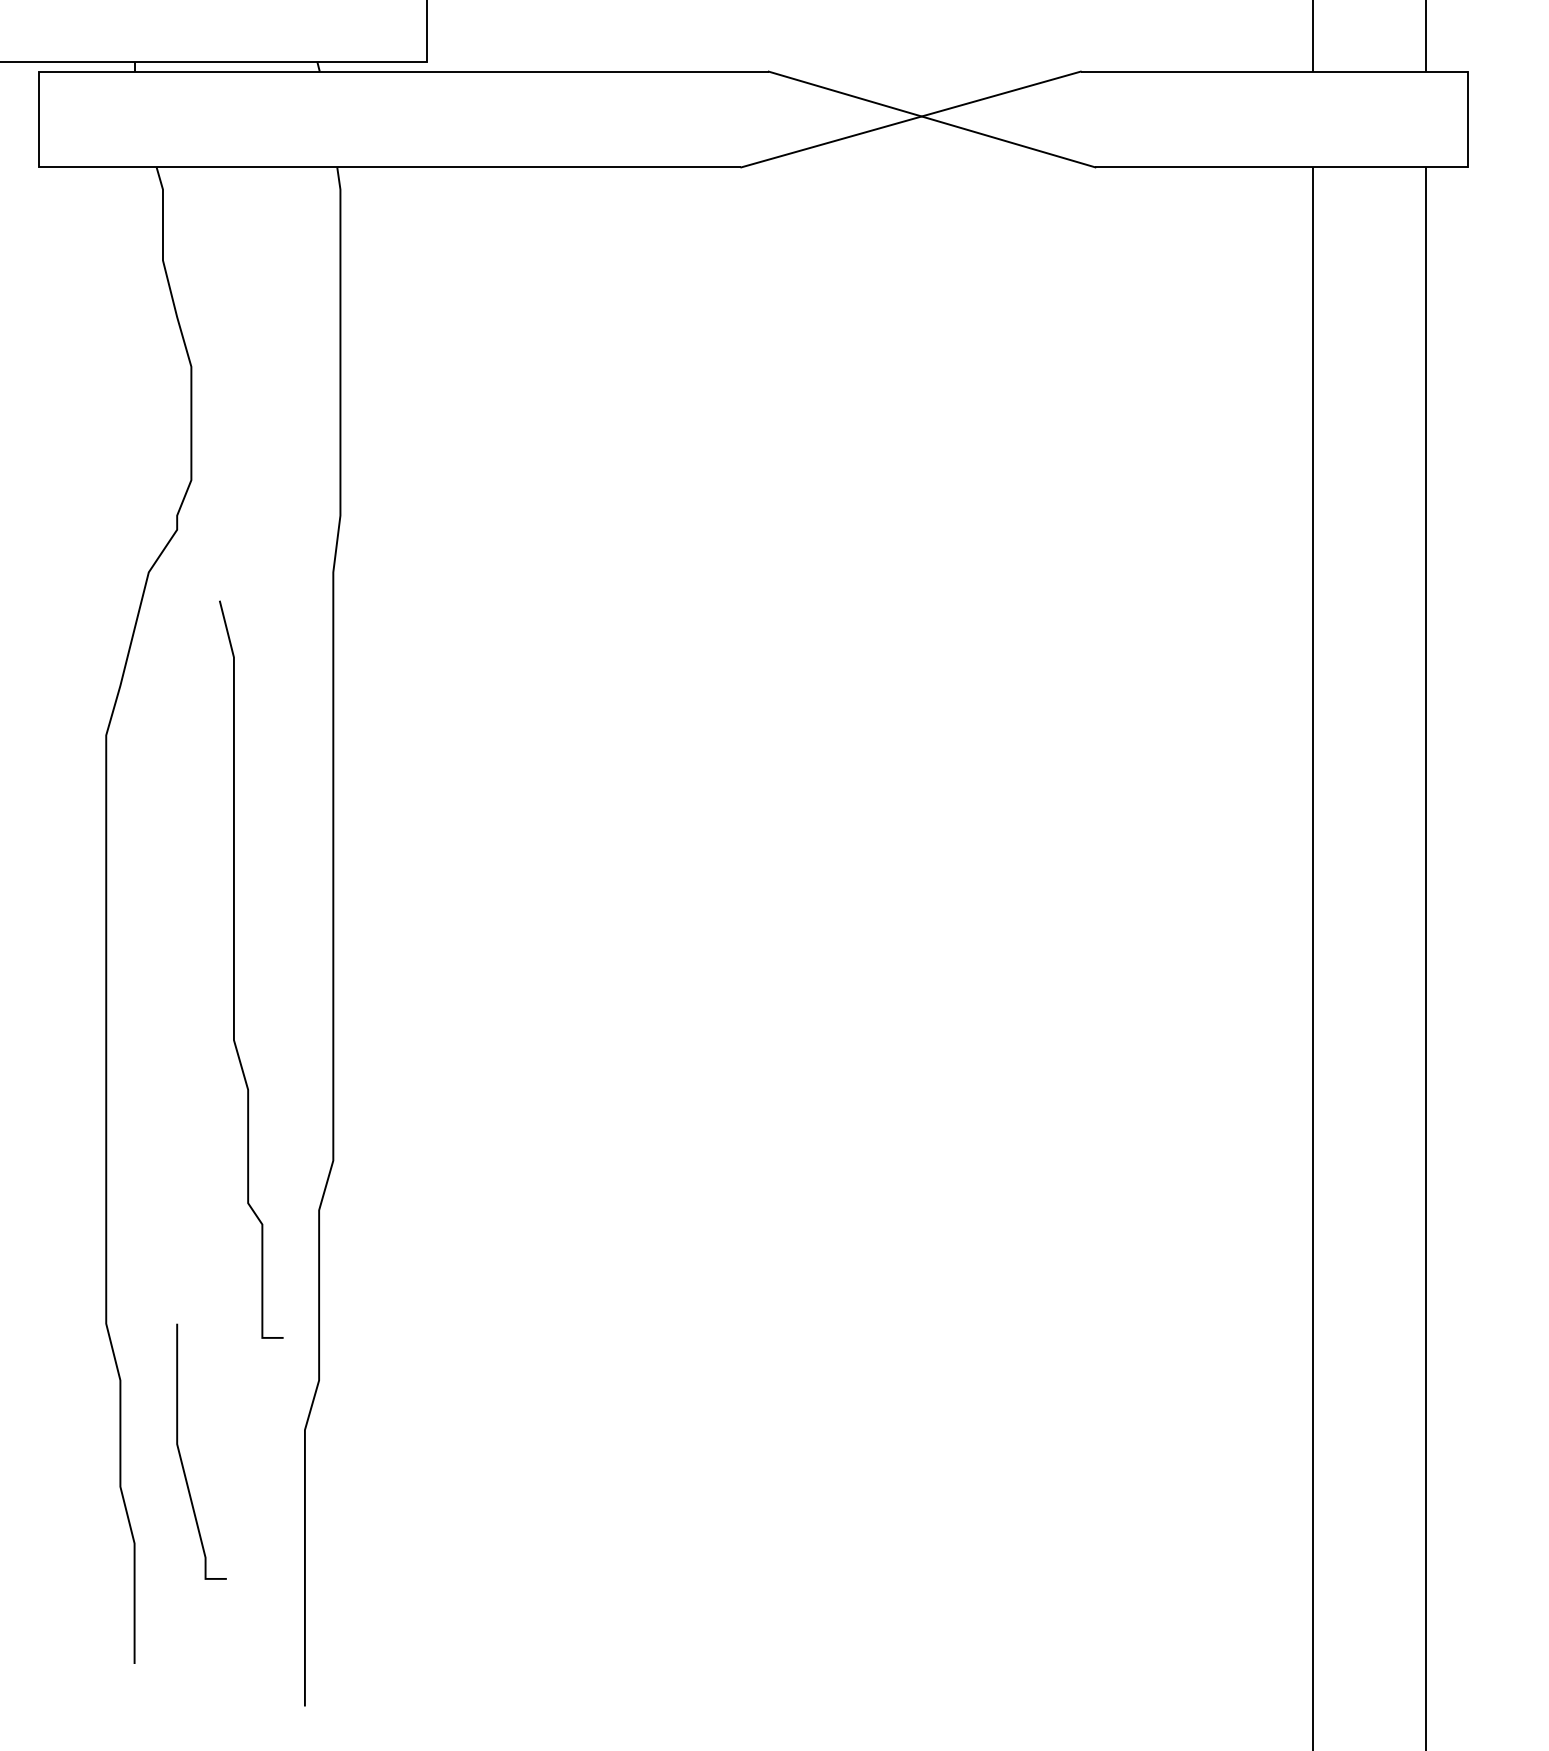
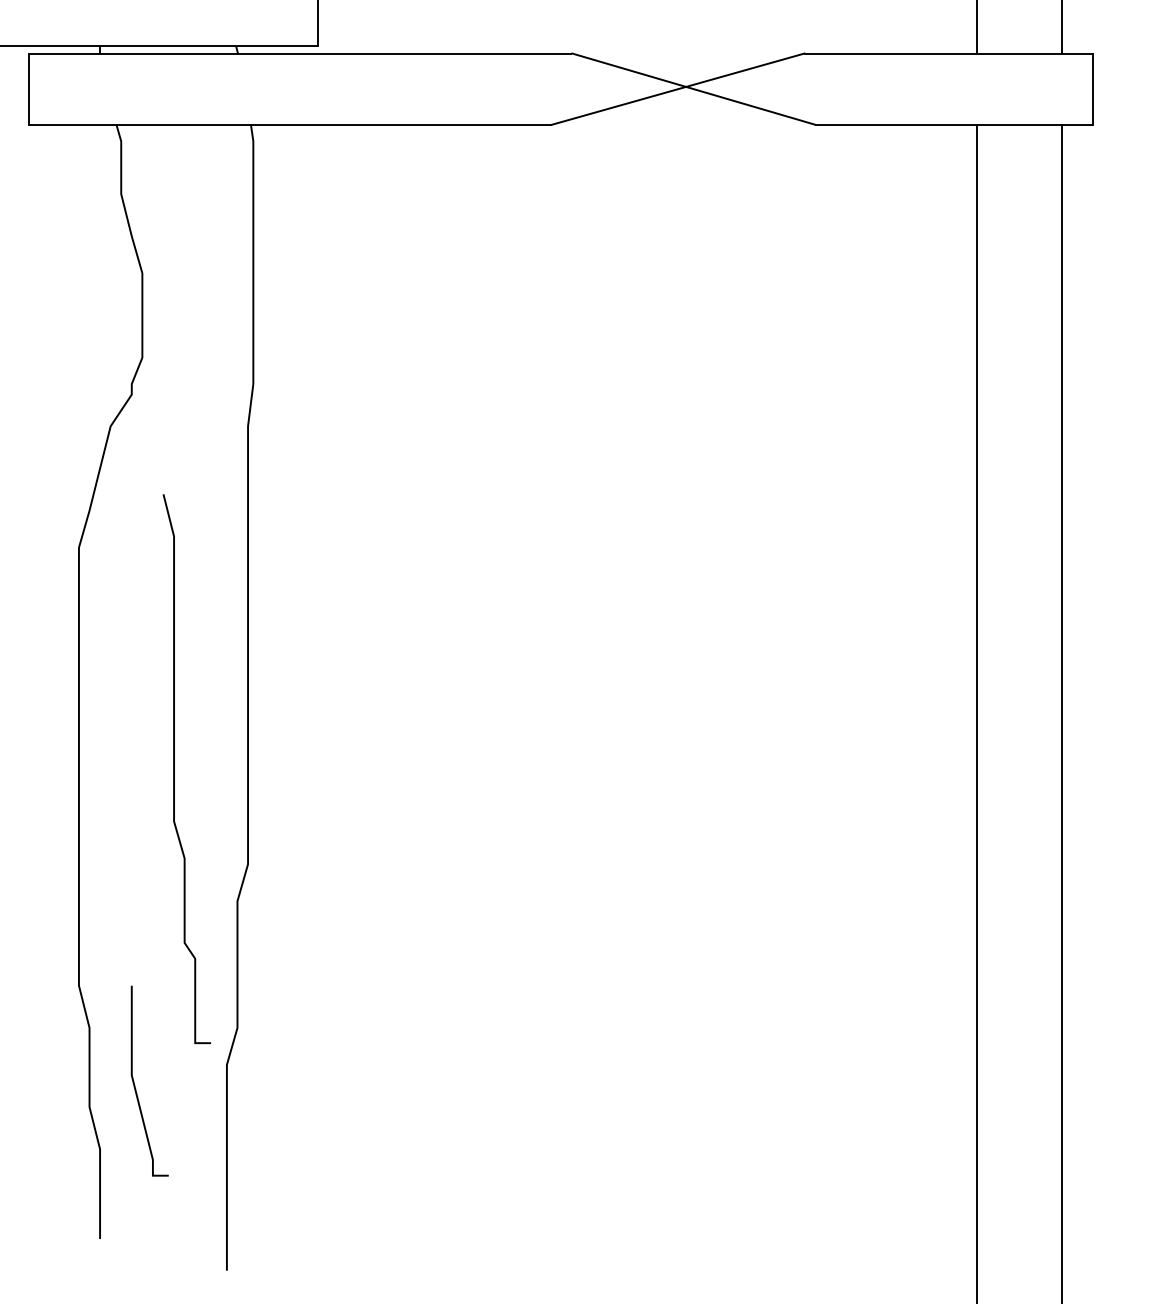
curve: (234, 969) -> (174, 768), moved

